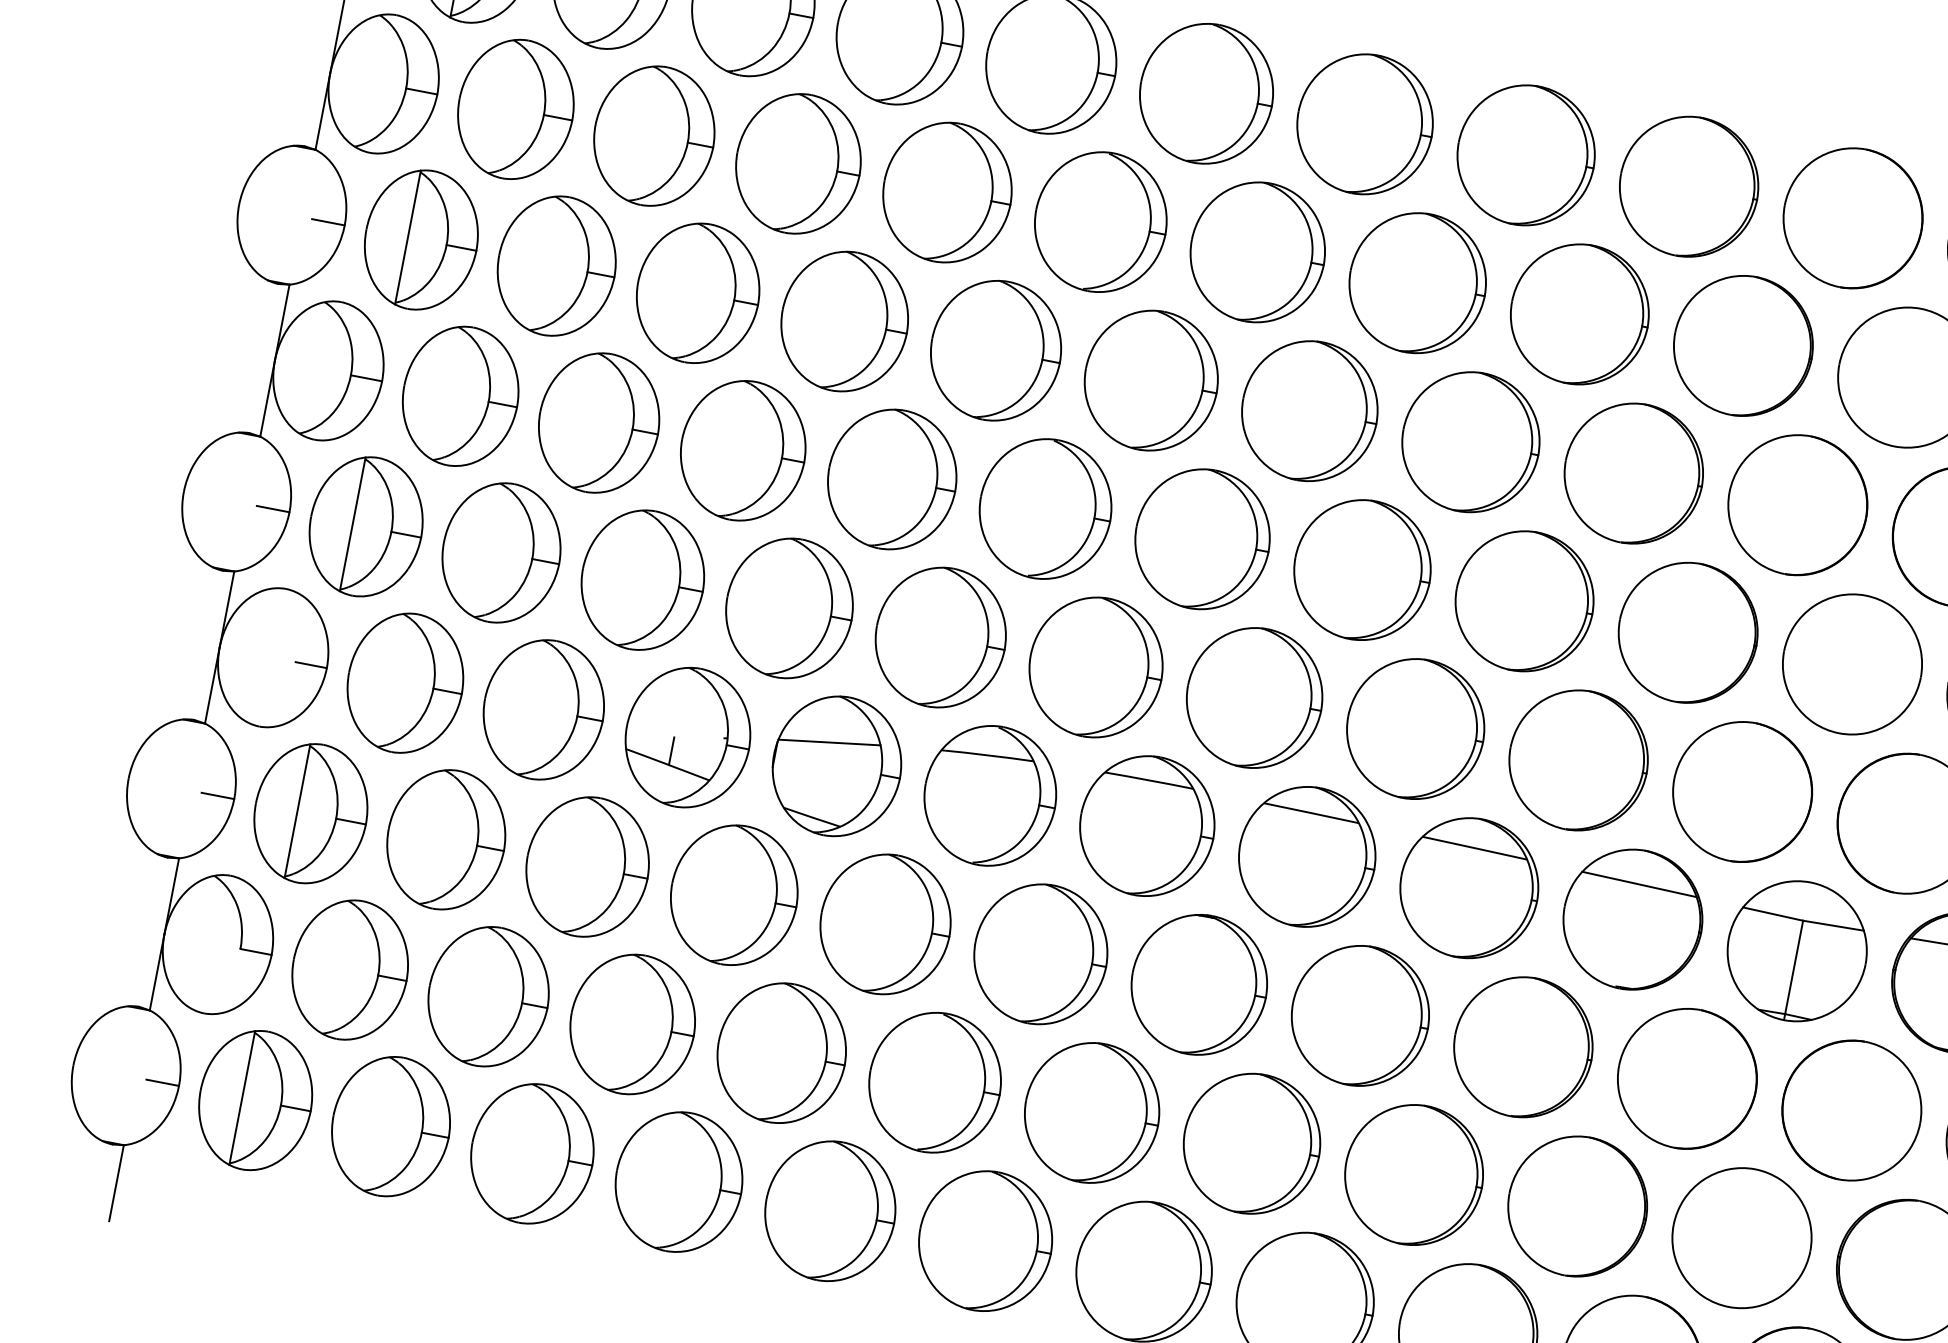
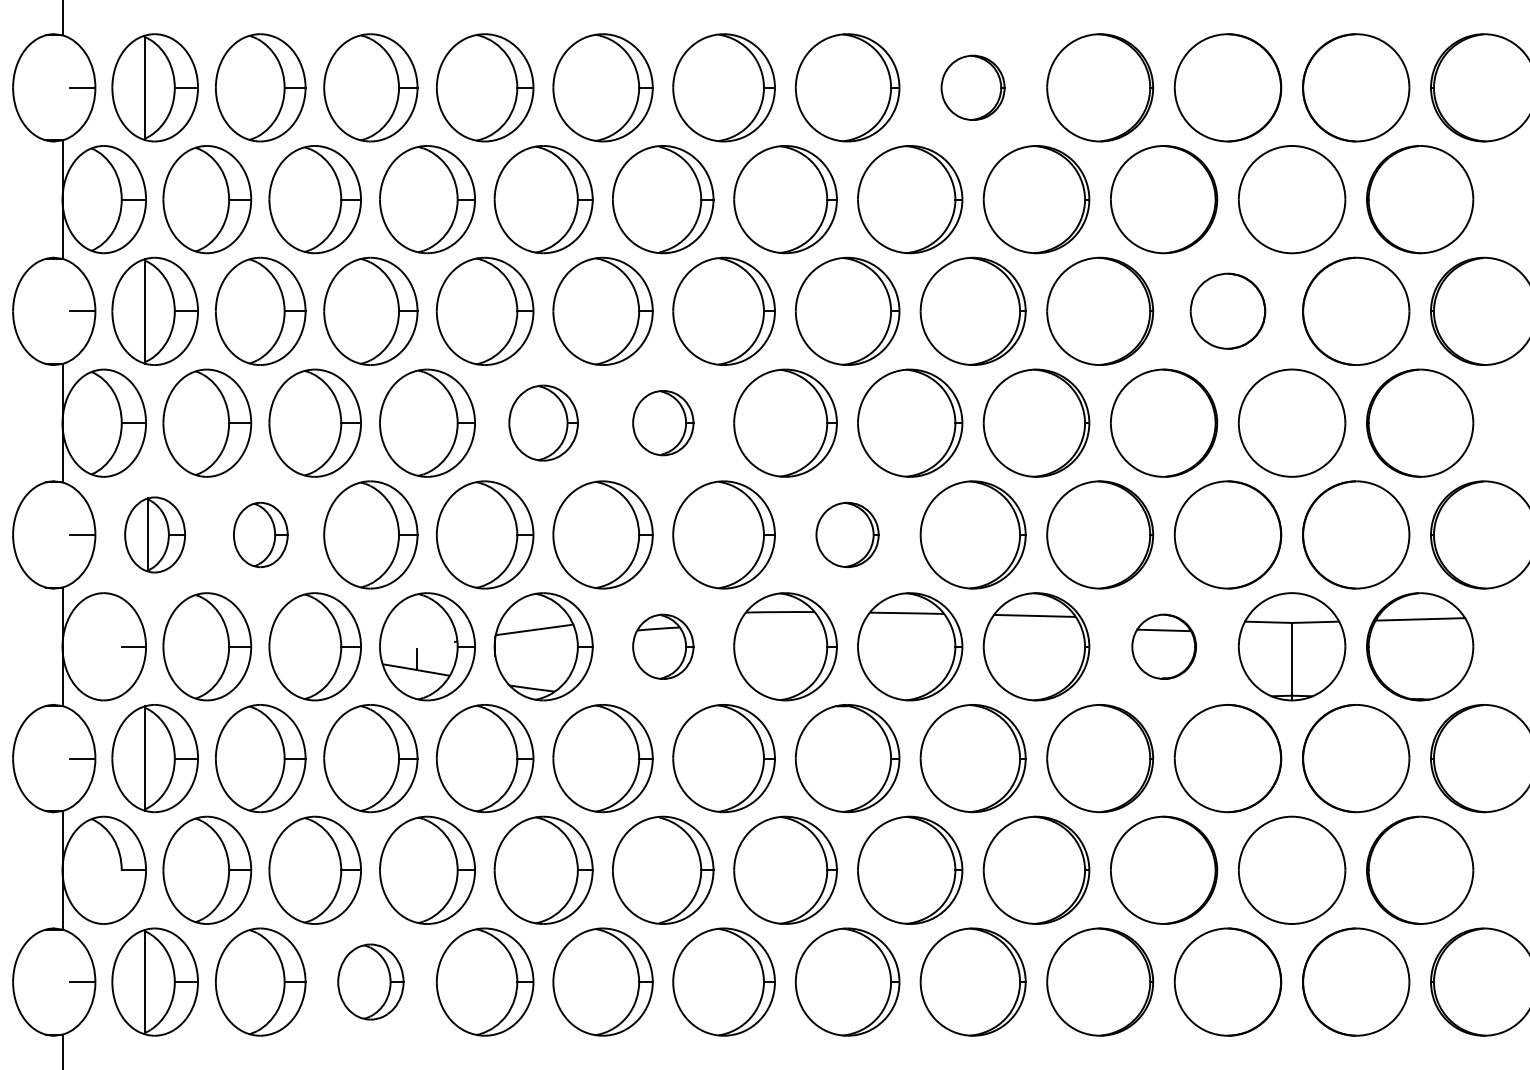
part: (1525, 154) -> (972, 87), size x0.6
part: (892, 478) -> (543, 422), size x0.7
part: (1797, 503) -> (1227, 310), size x0.7
part: (1046, 508) -> (663, 422), size x0.6
part: (365, 526) -> (154, 534), size x0.7
part: (501, 552) -> (260, 534), size x0.6
part: (1254, 697) -> (847, 534), size x0.6
part: (990, 795) -> (663, 646), size x0.6
part: (1633, 919) -> (1164, 646), size x0.6
part: (532, 1153) -> (370, 981), size x0.7

